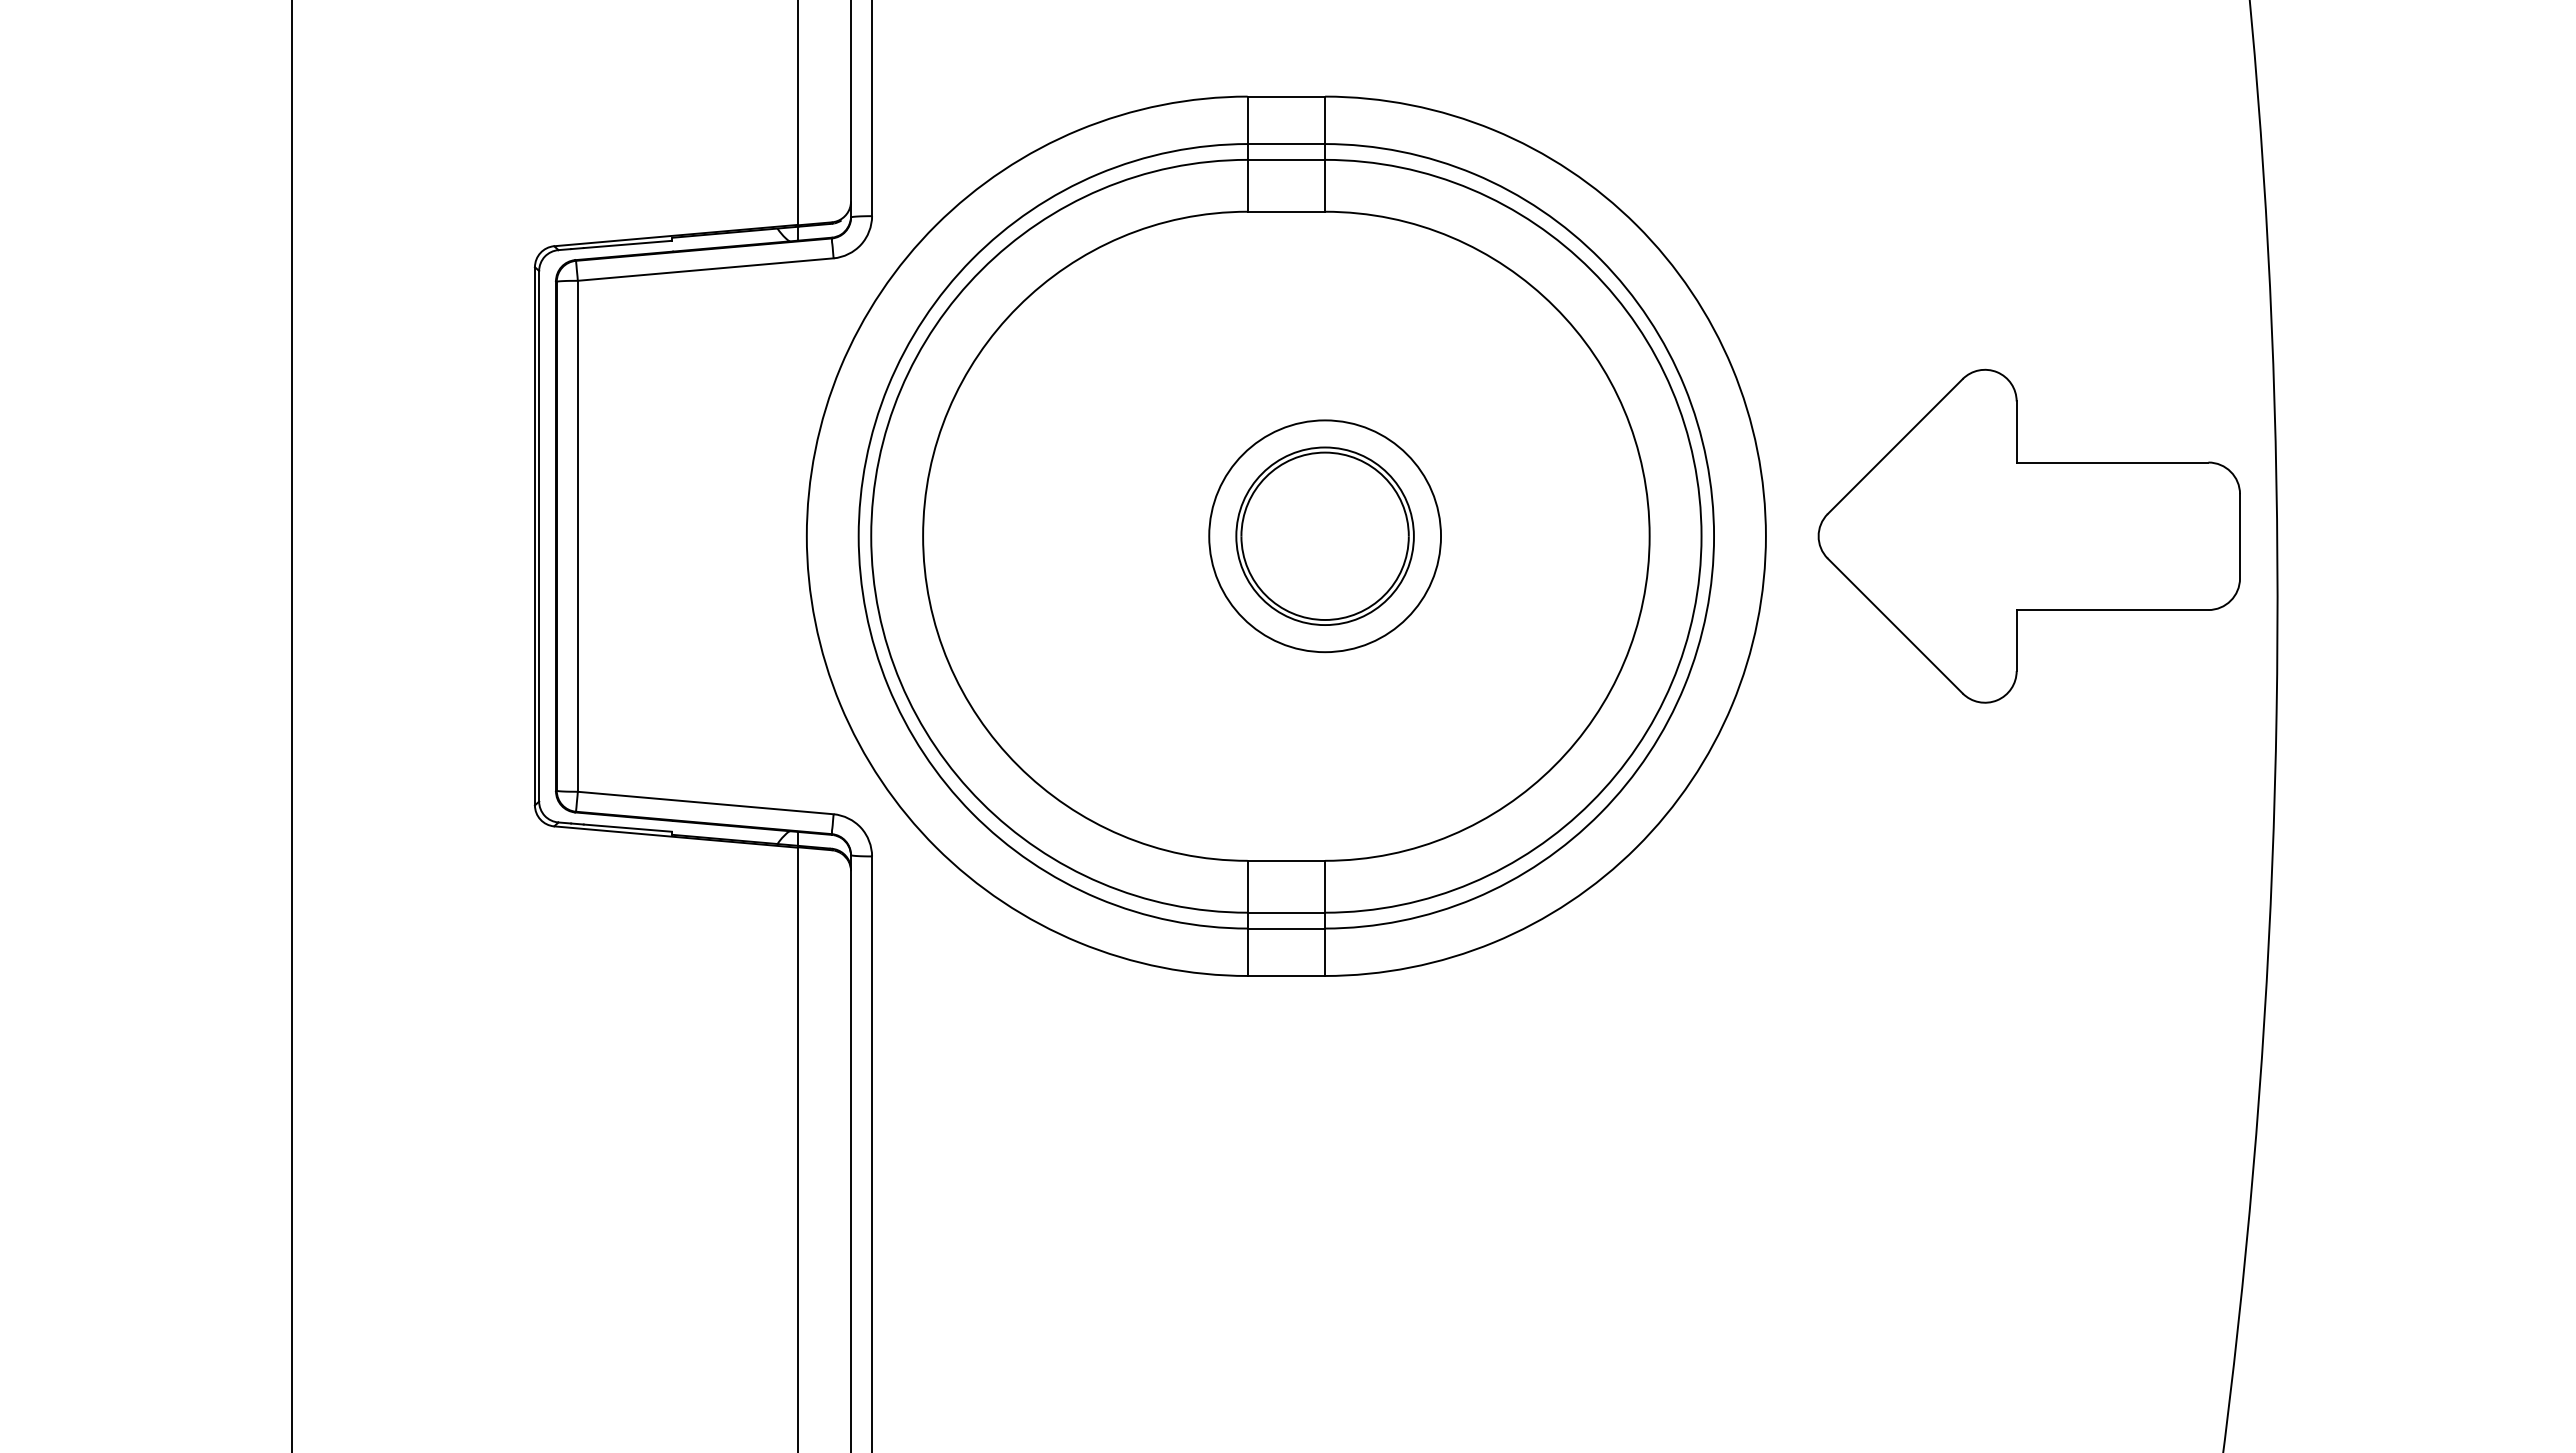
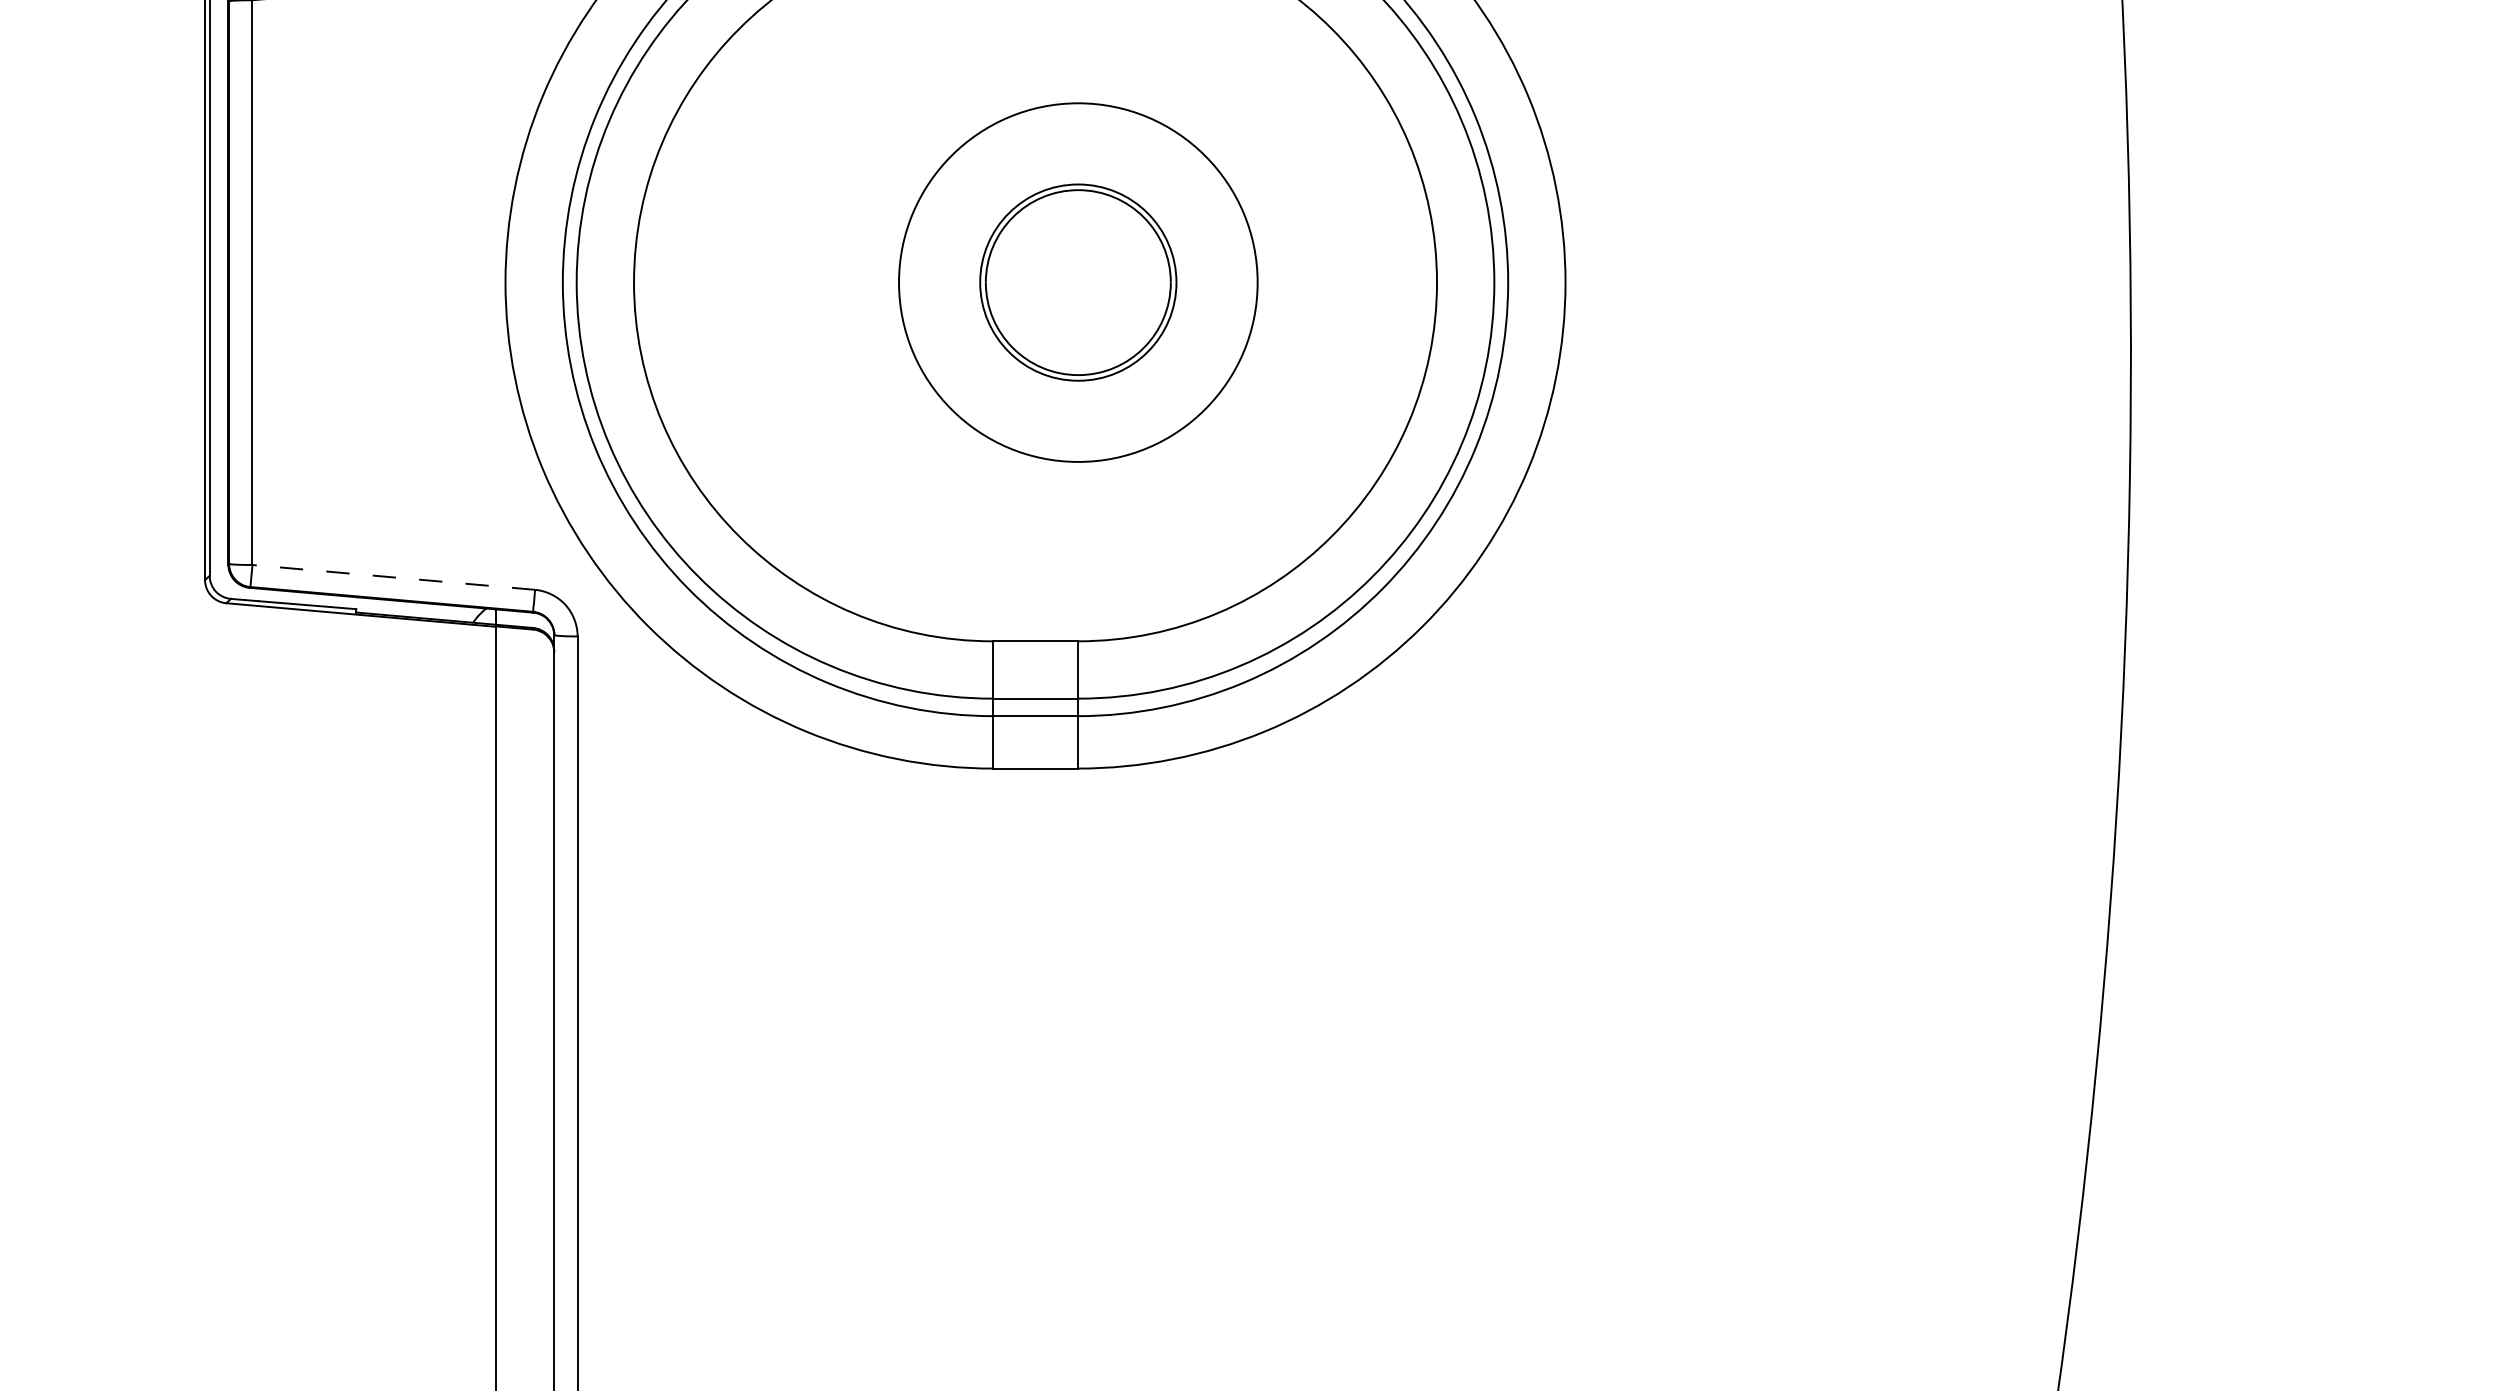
part: (2028, 535) -> (1855, 281), removed
circle: (1325, 536) -> (1078, 282), size x1.4
line: (705, 802) -> (393, 576), solid -> dashed

